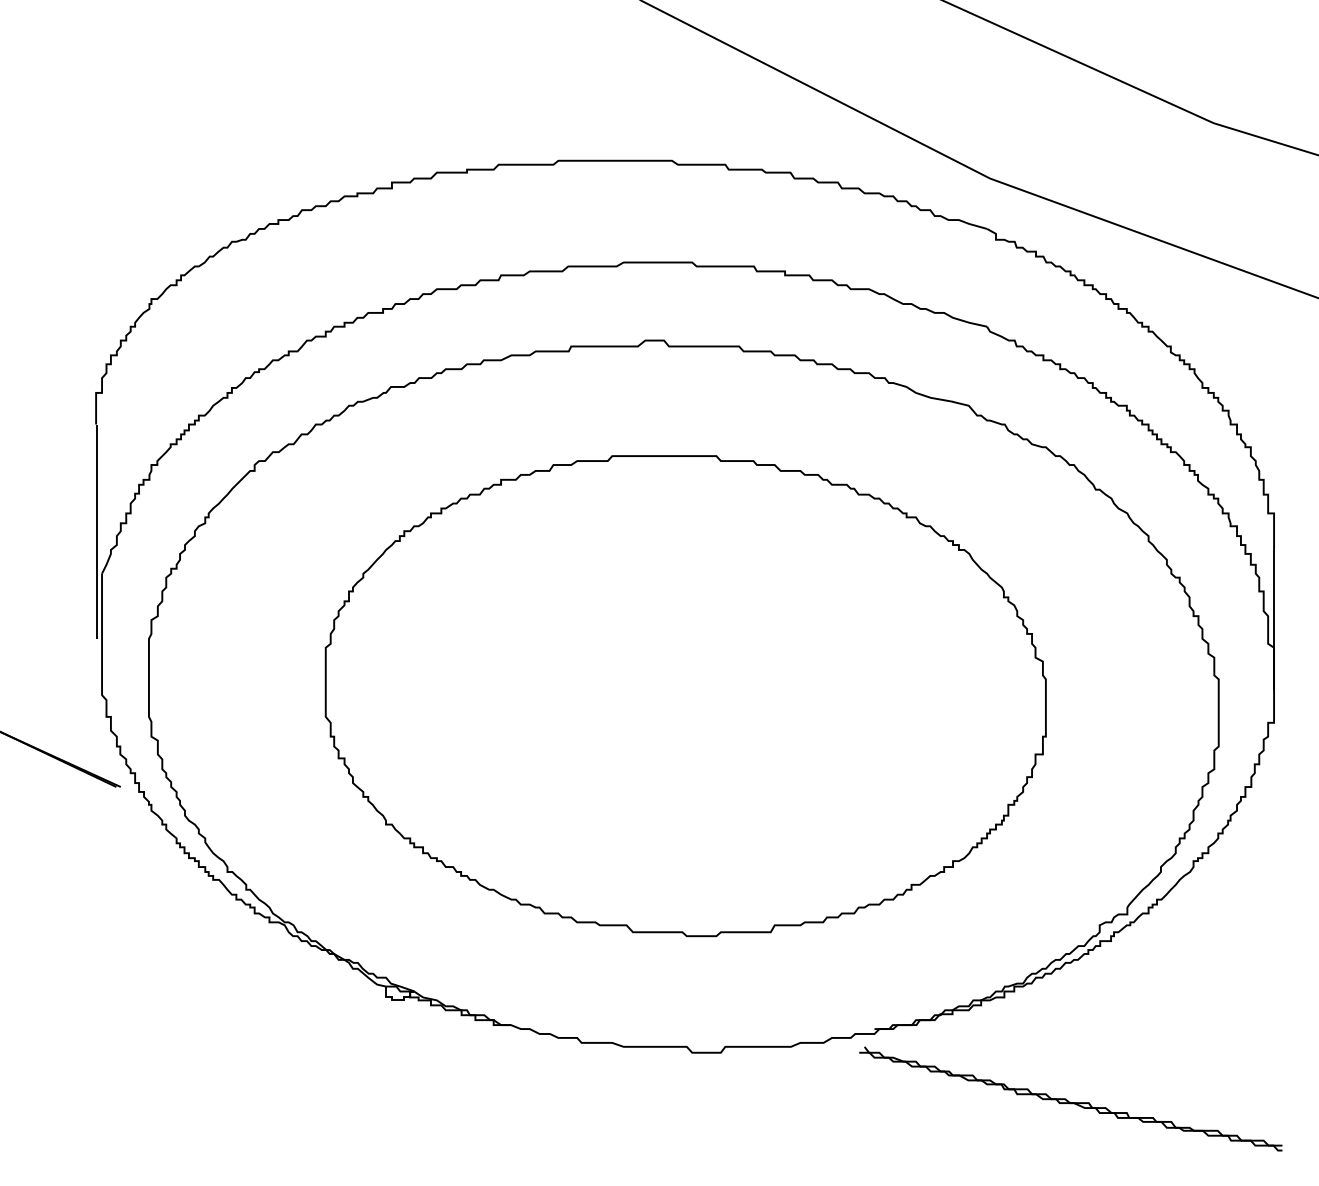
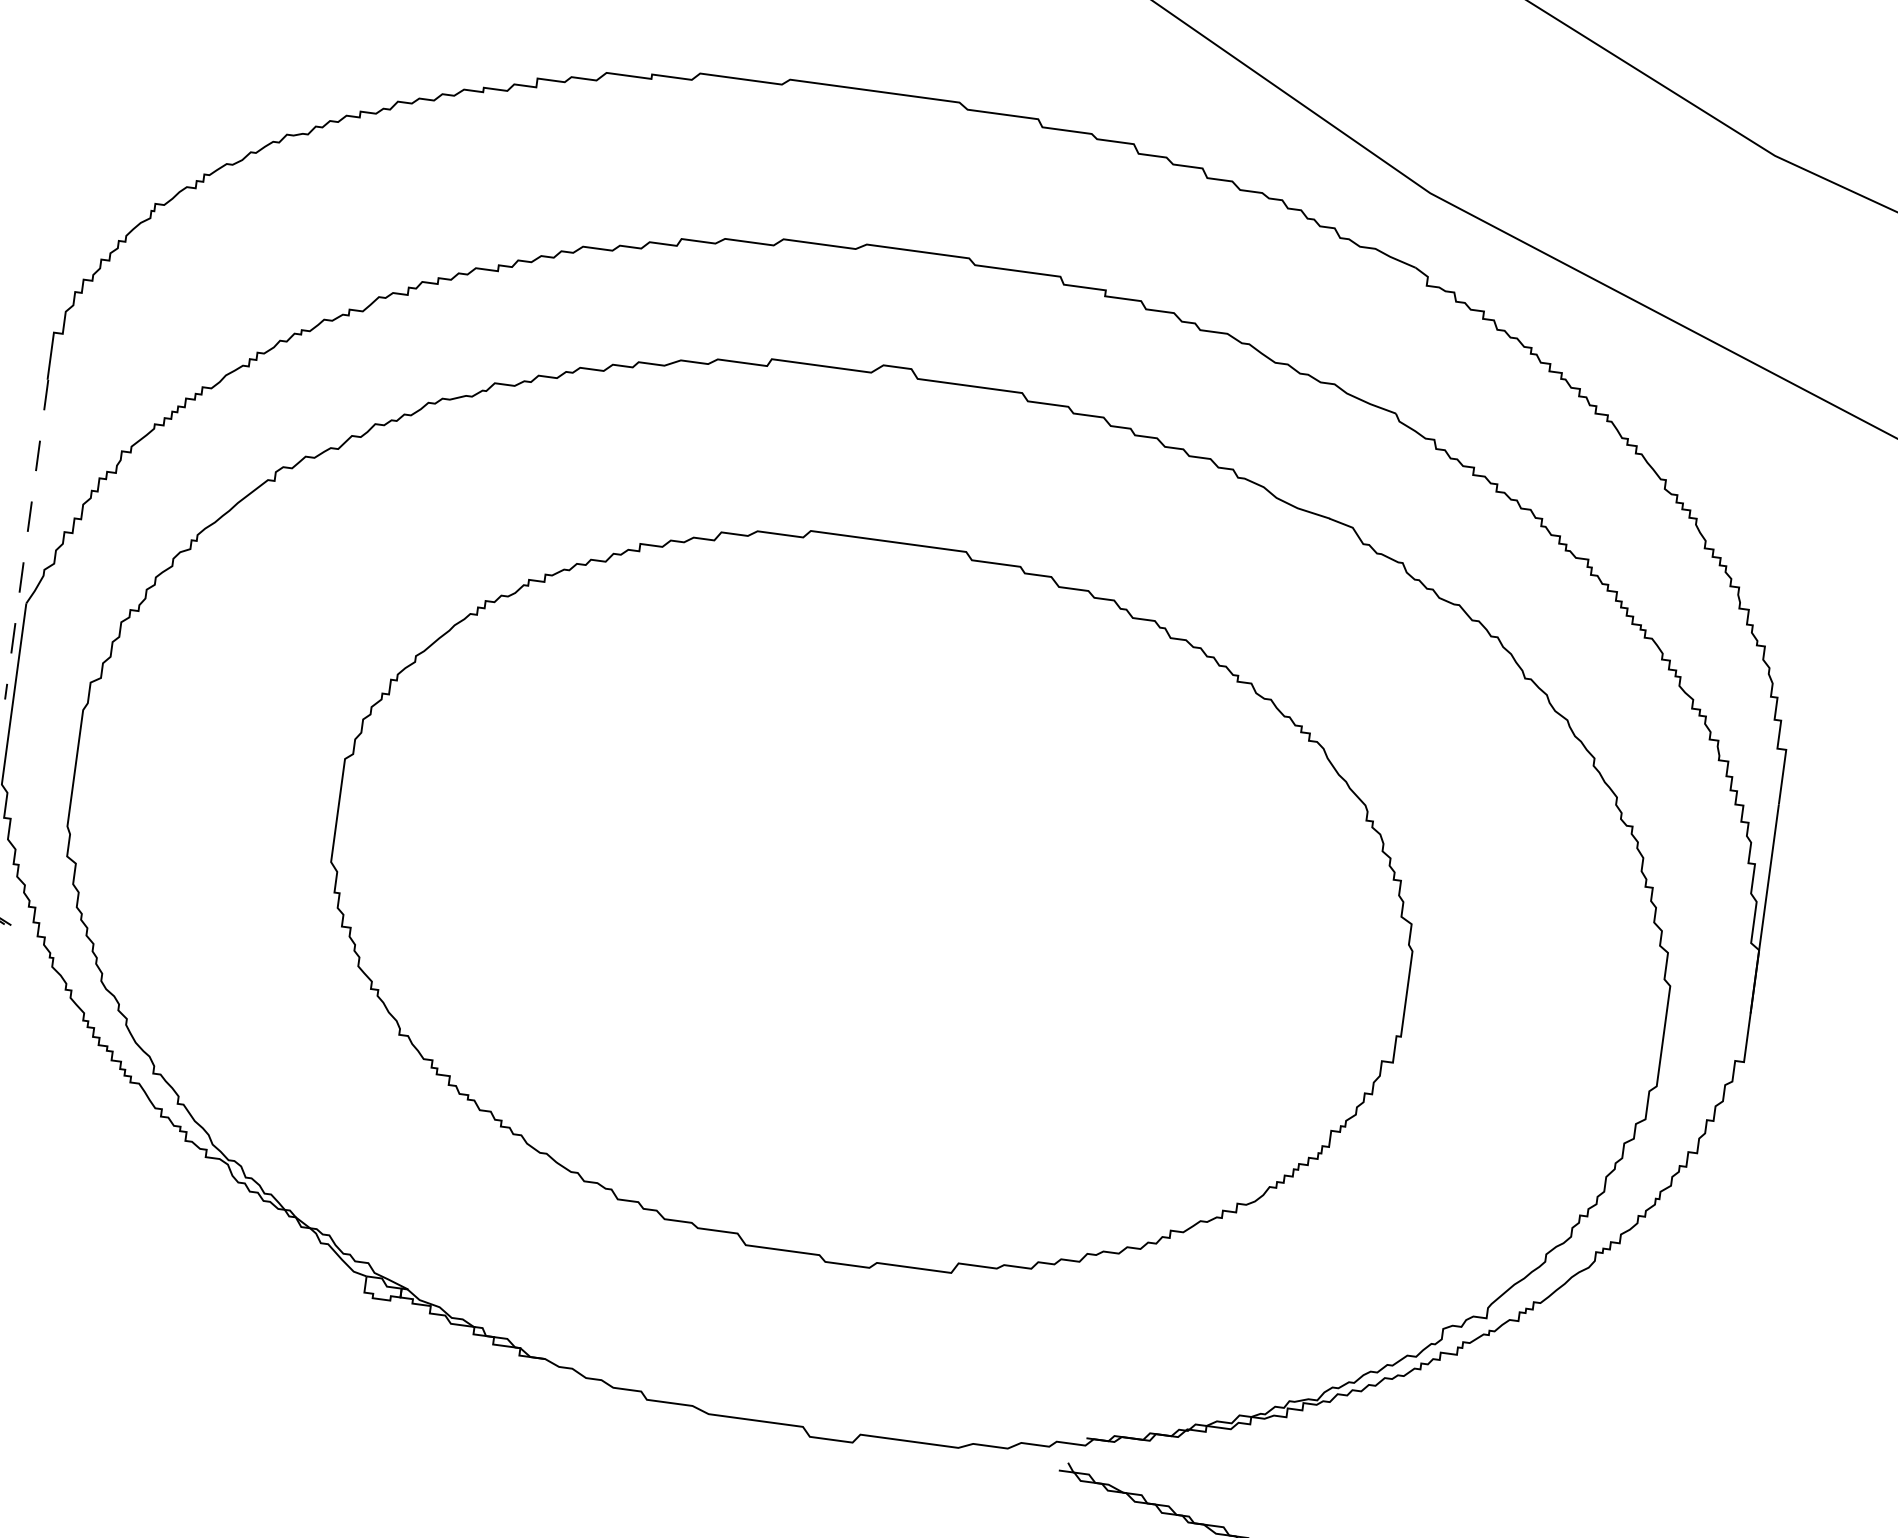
line: (96, 532) -> (26, 540), solid -> dashed

